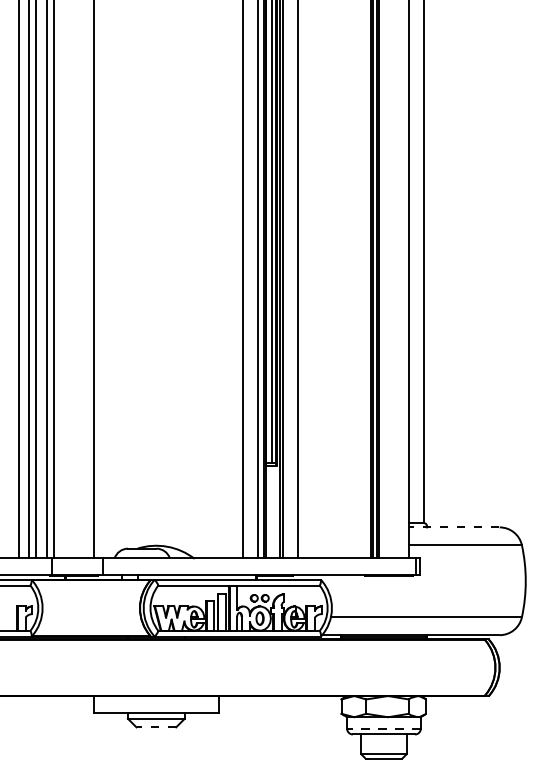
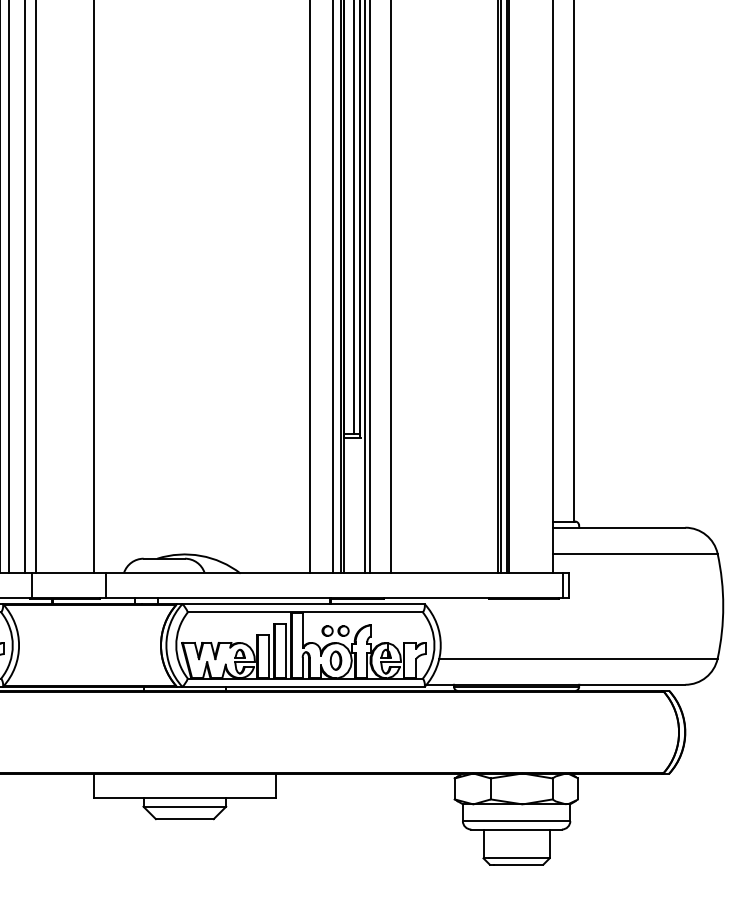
line: (453, 527) -> (617, 527), dashed -> solid
line: (156, 727) -> (185, 819), dashed -> solid
line: (383, 728) -> (515, 820), dashed -> solid

